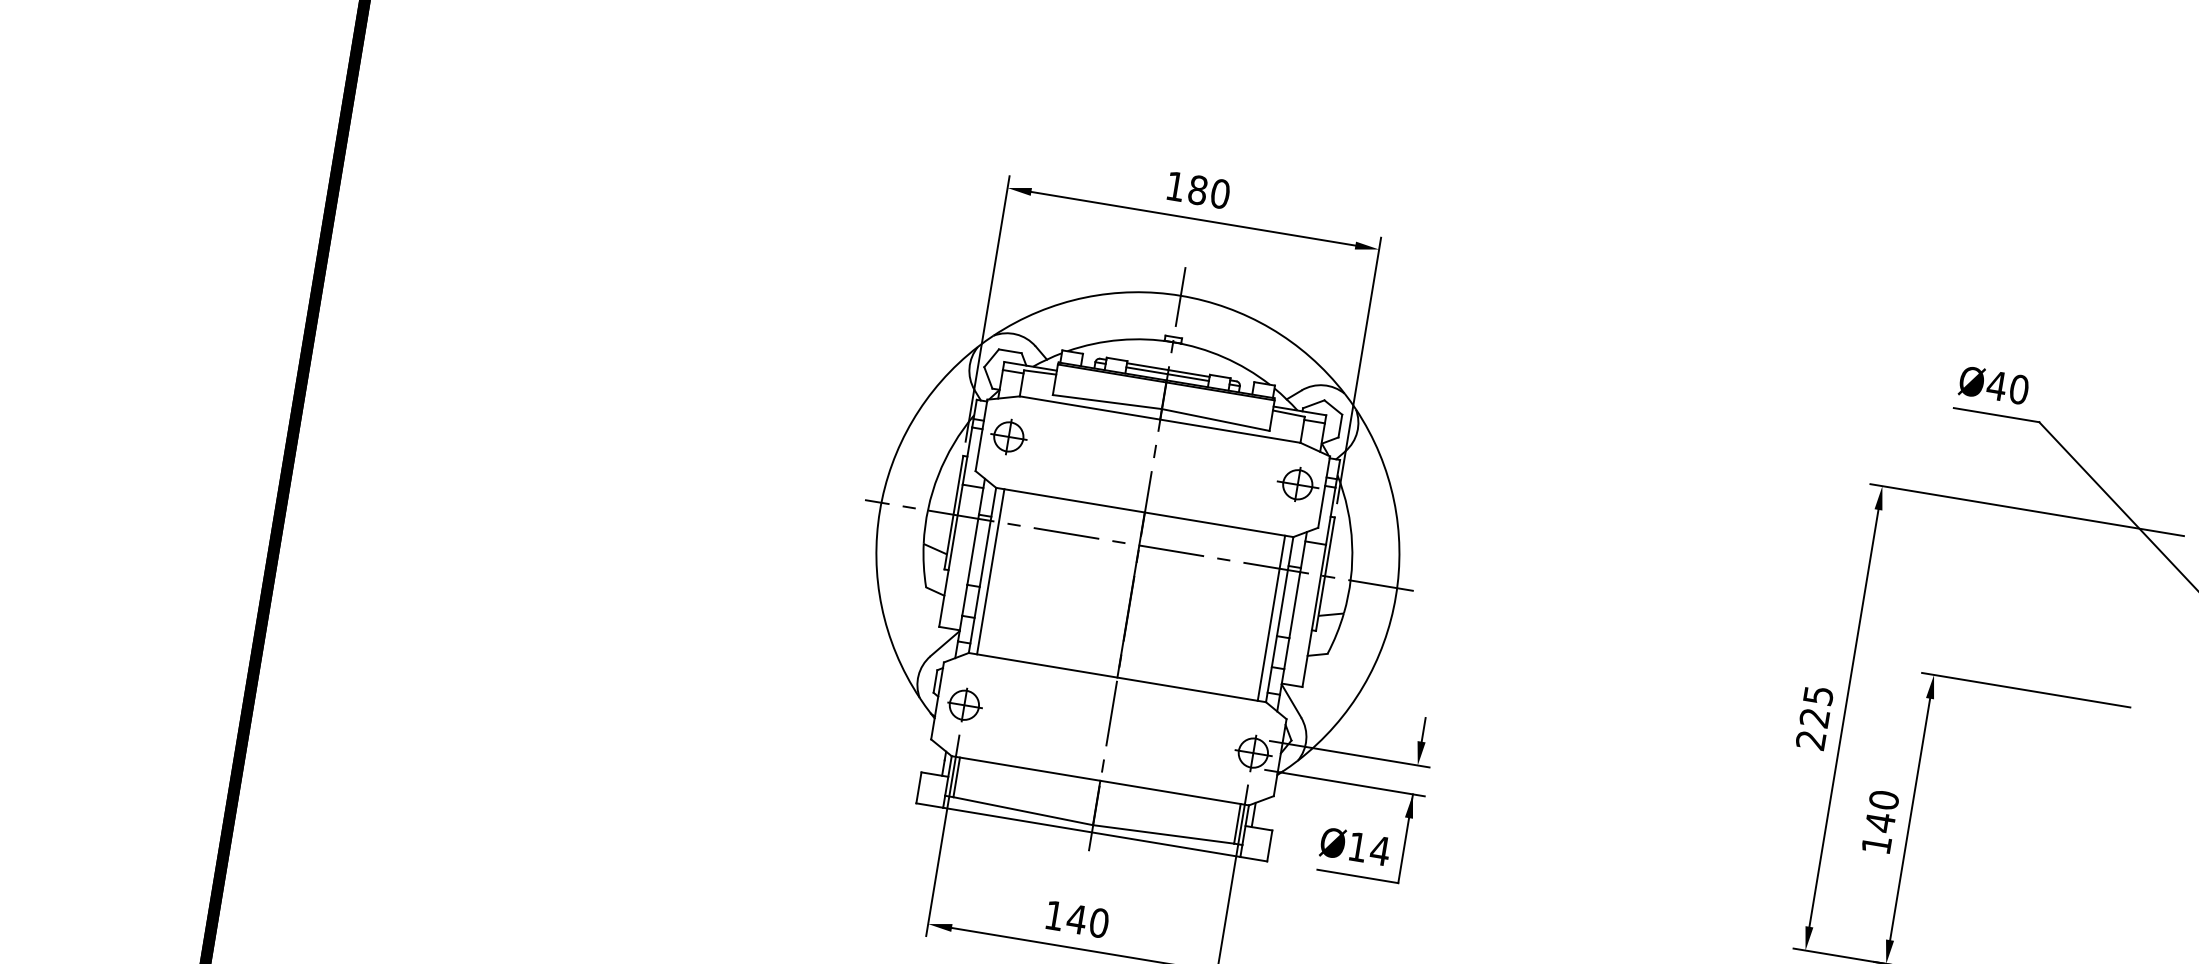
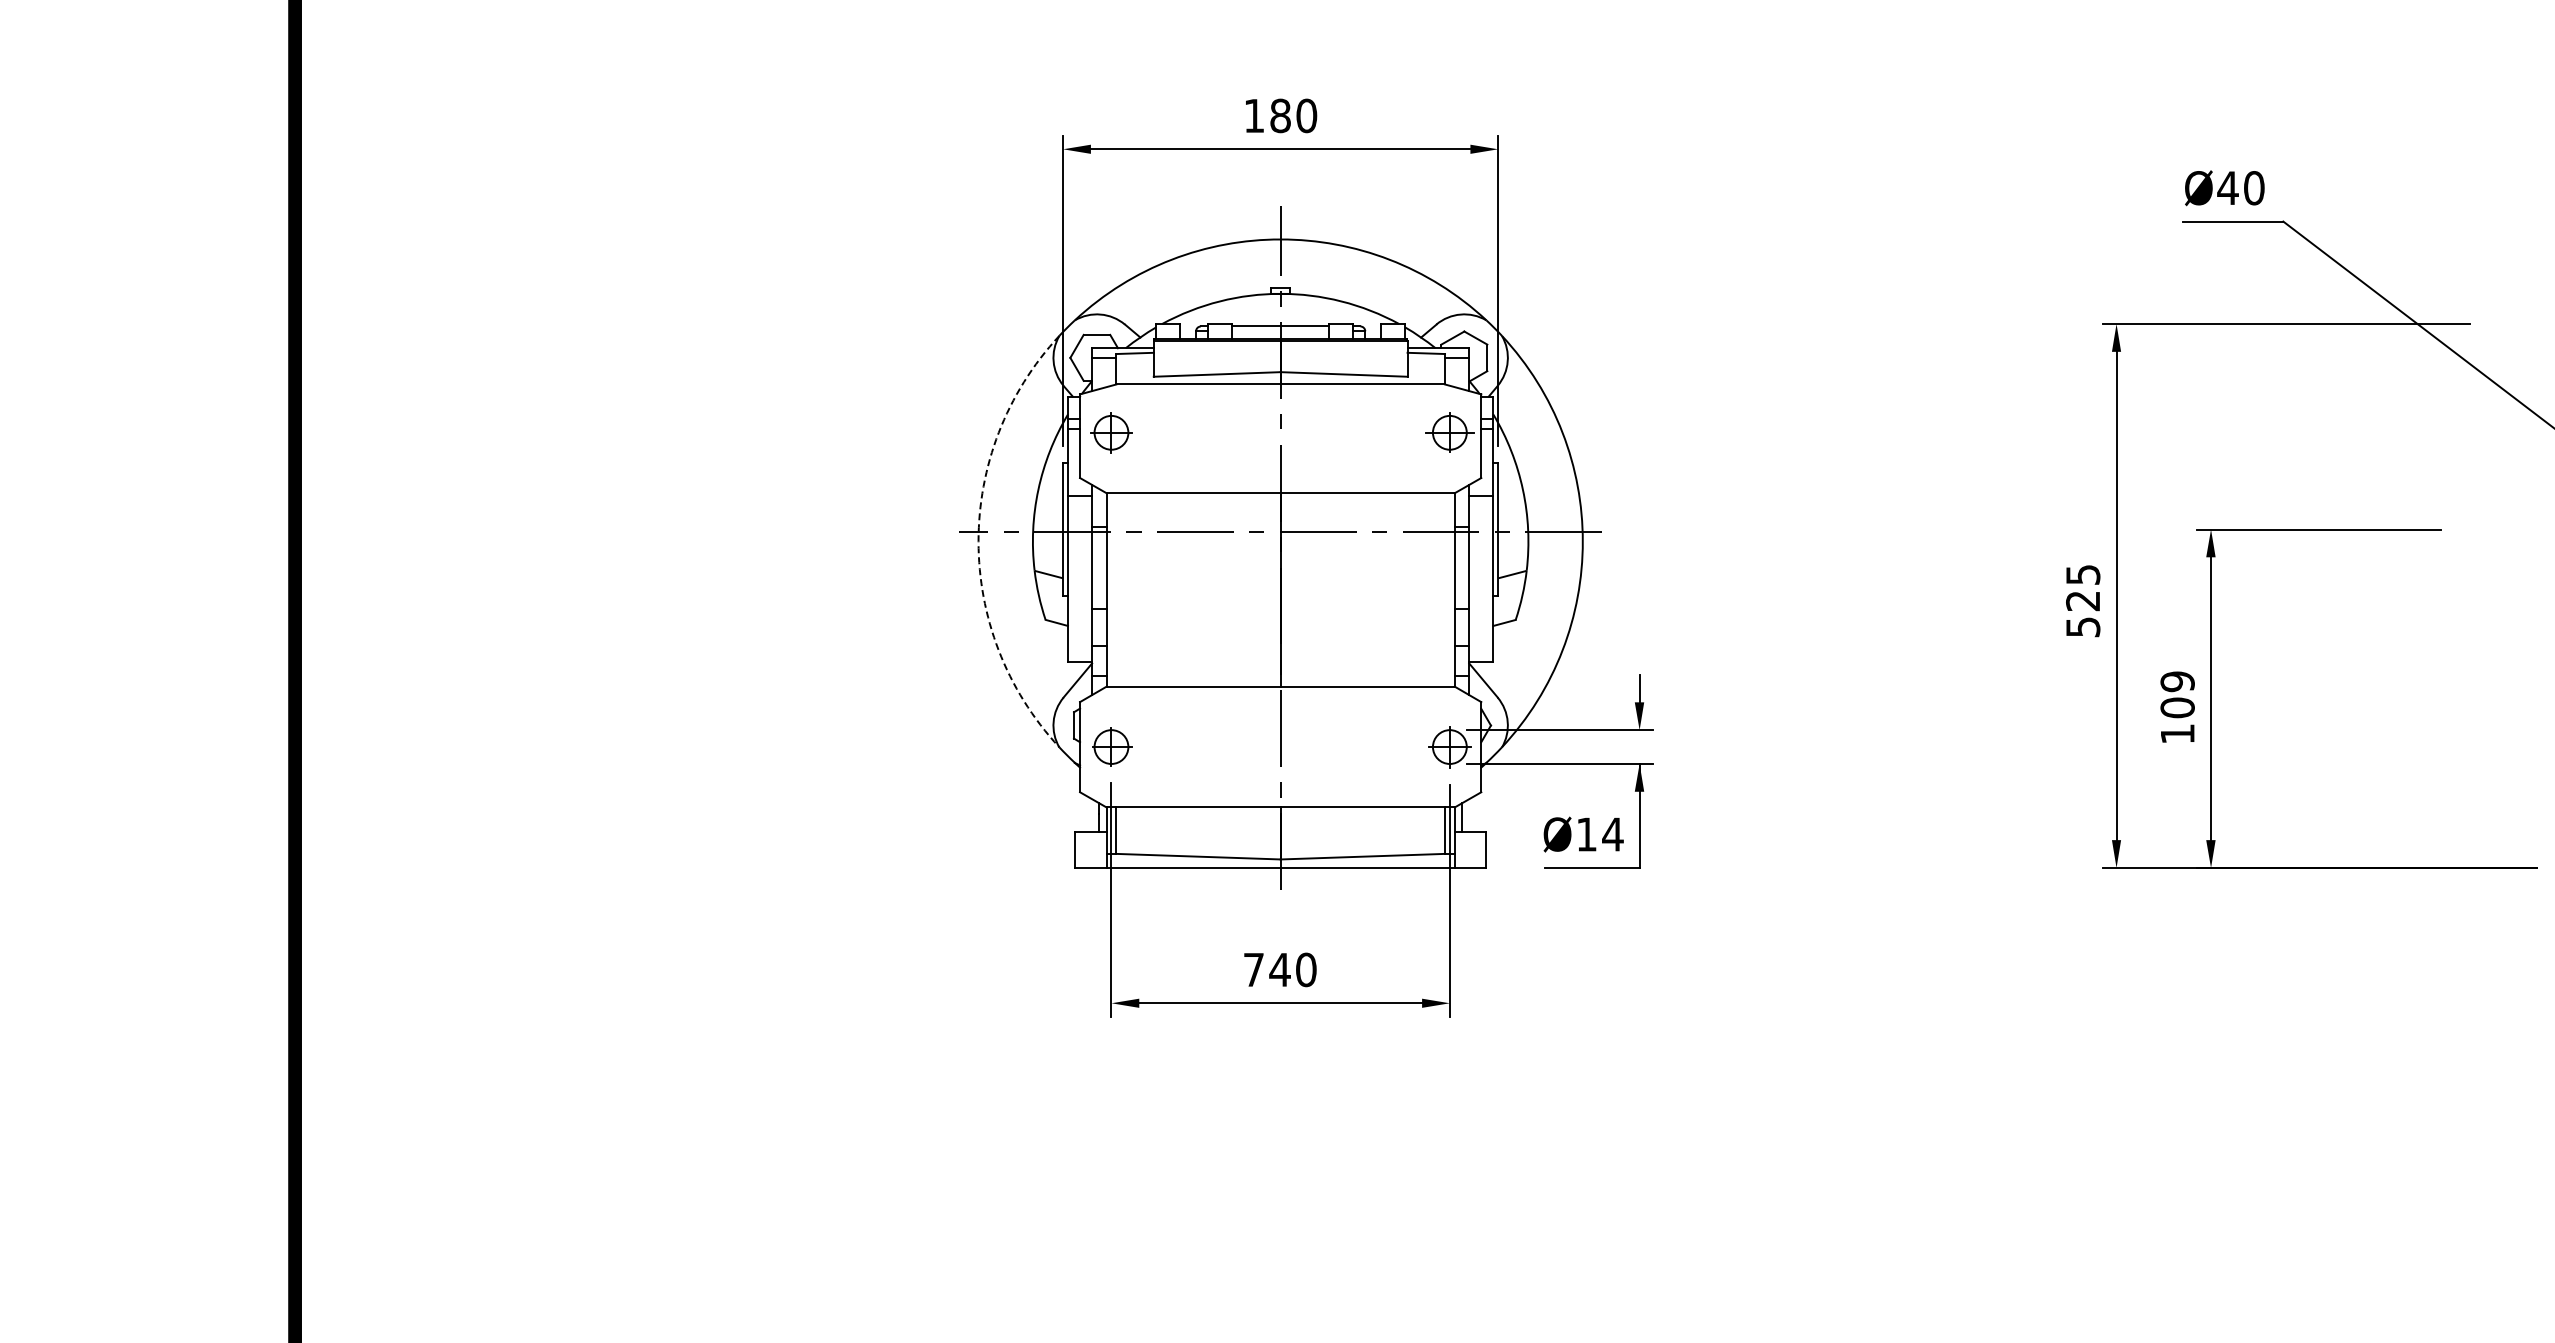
line: (1167, 374) -> (1280, 331), removed
arc: (879, 510) -> (978, 541), solid -> dashed
line: (990, 571) -> (1116, 589), removed
line: (1271, 617) -> (1445, 589), removed
text: (1811, 740) -> (2083, 627), 225 -> 525
text: (1882, 811) -> (2177, 694), 140 -> 109
text: (1054, 915) -> (1253, 969), 140 -> 740

